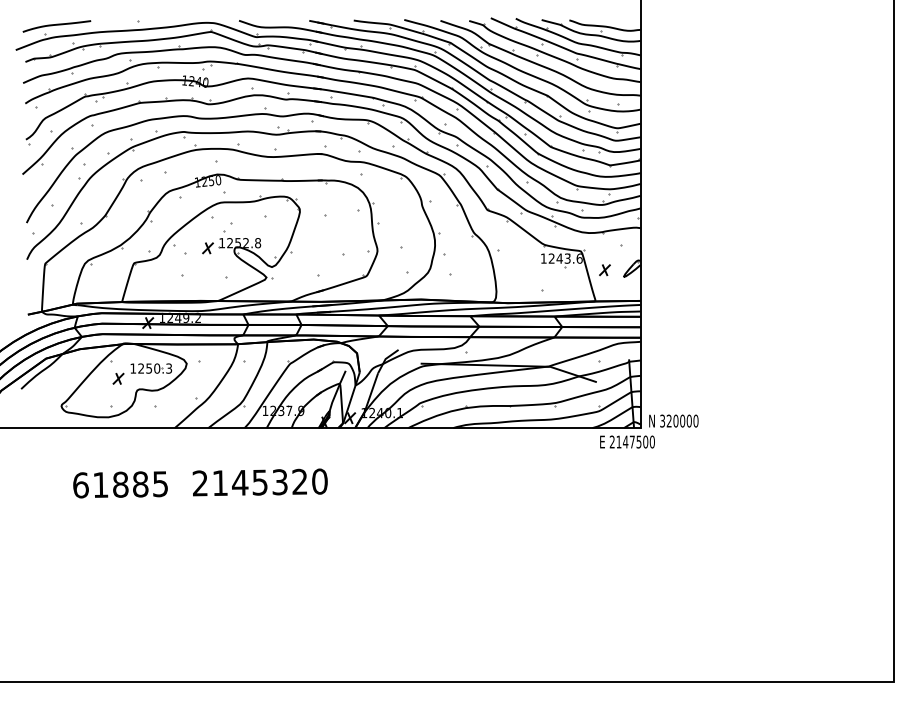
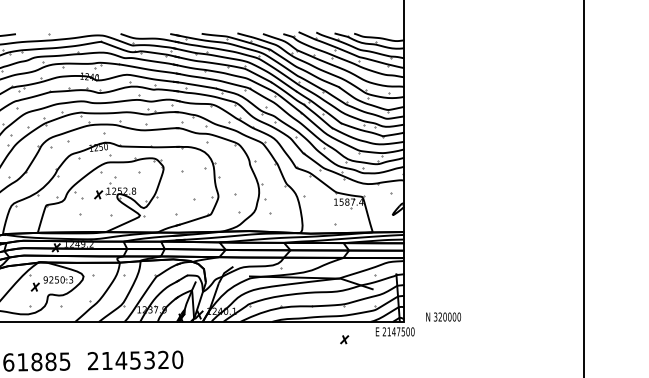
text: (565, 258) -> (351, 202), 1243.6 -> 1587.4
part: (604, 270) -> (344, 339), moved
text: (133, 368) -> (45, 279), 1250.3 -> 9250.3
text: (673, 420) -> (443, 316), moved

